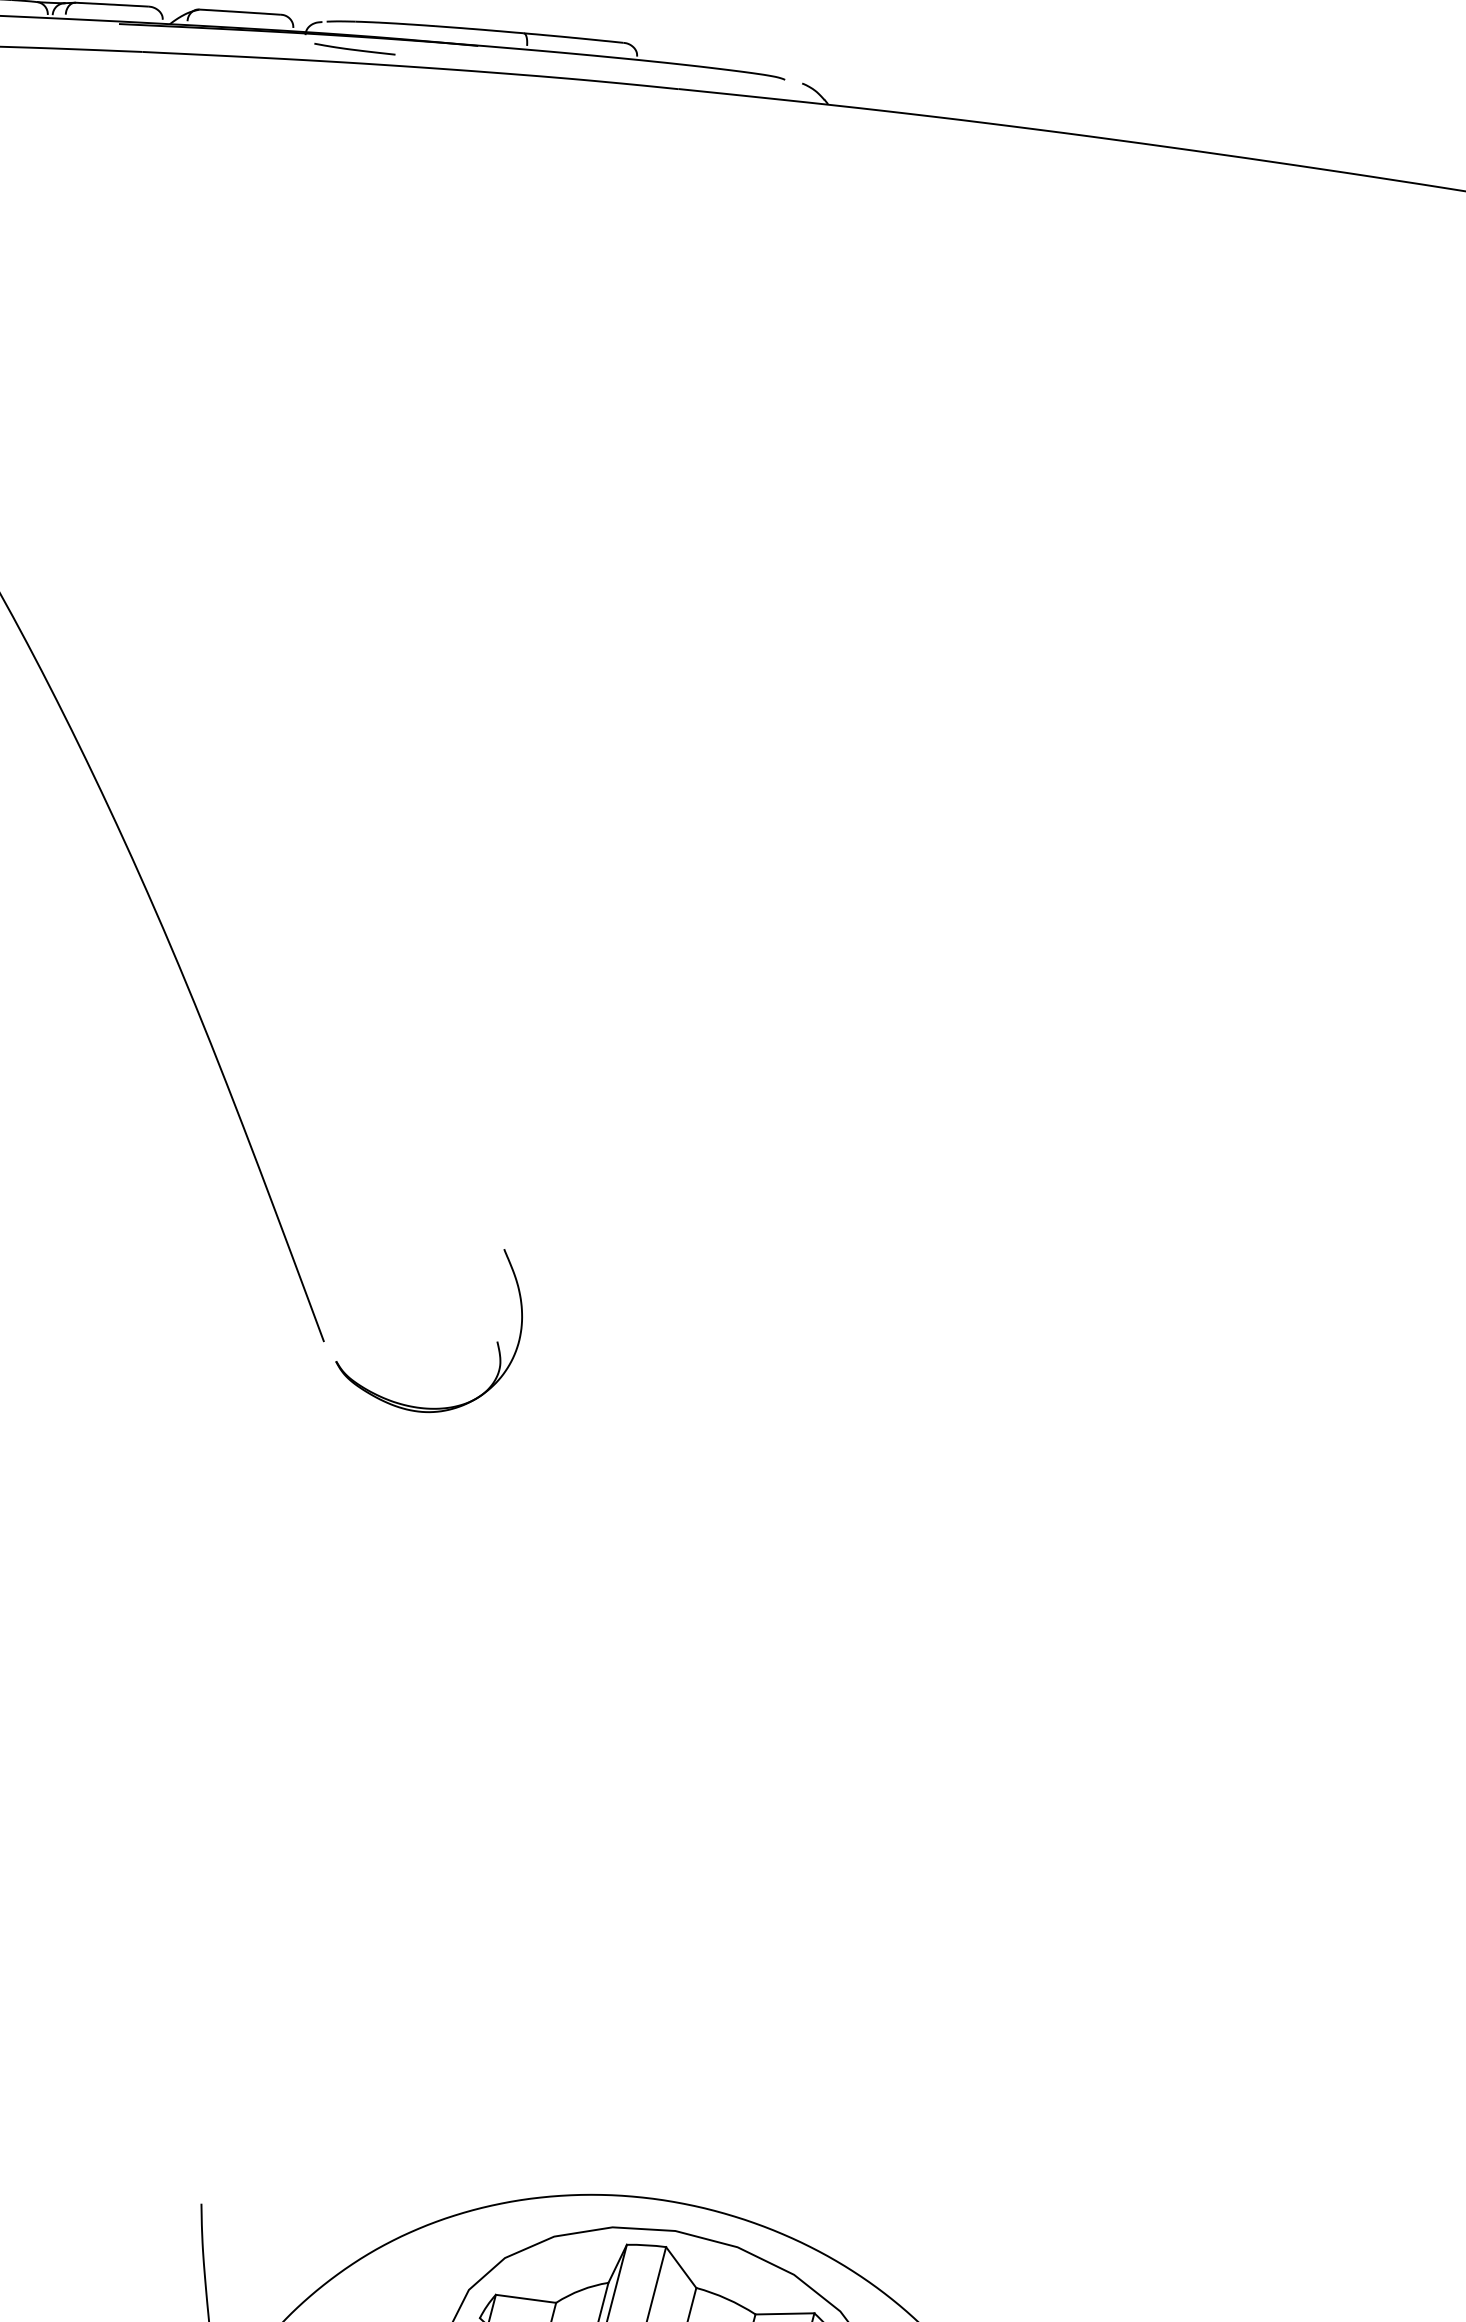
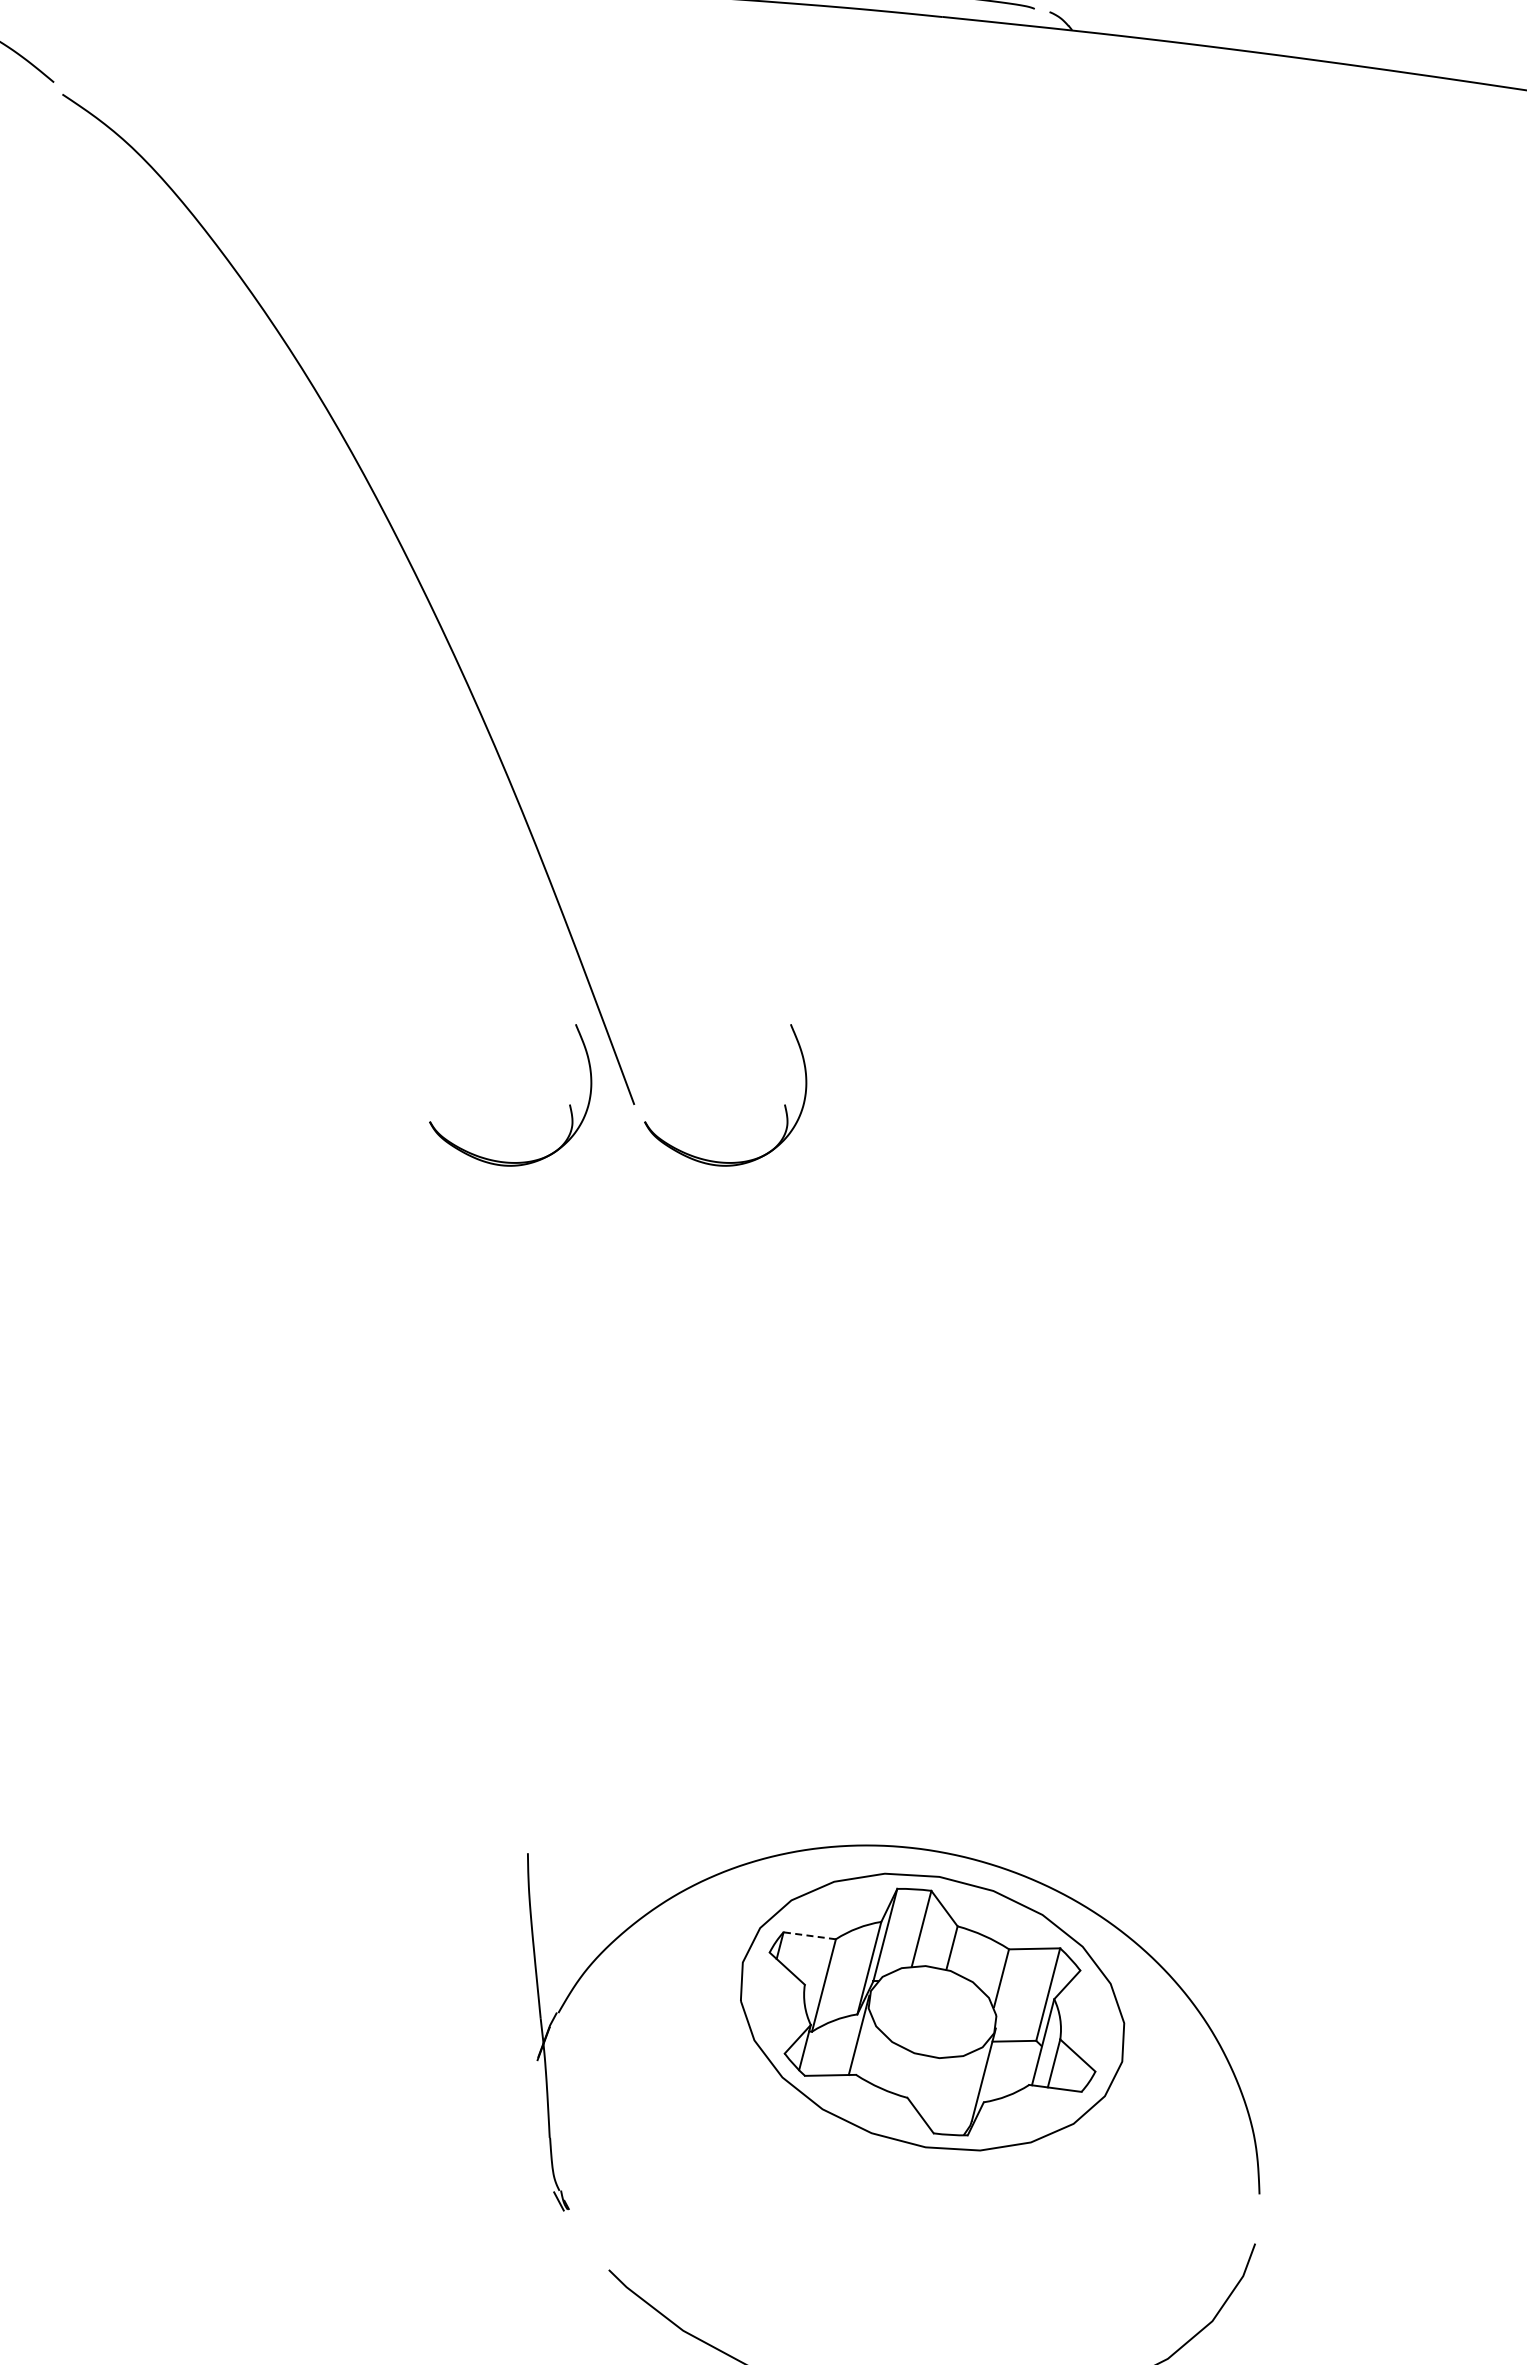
part: (249, 1341) -> (569, 1104), added
line: (525, 2298) -> (809, 1935), solid -> dashed

